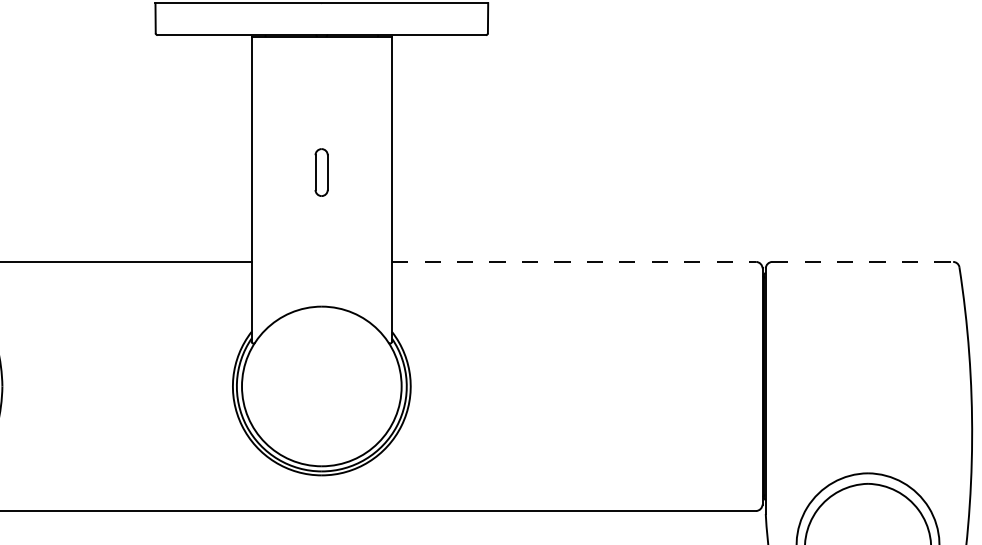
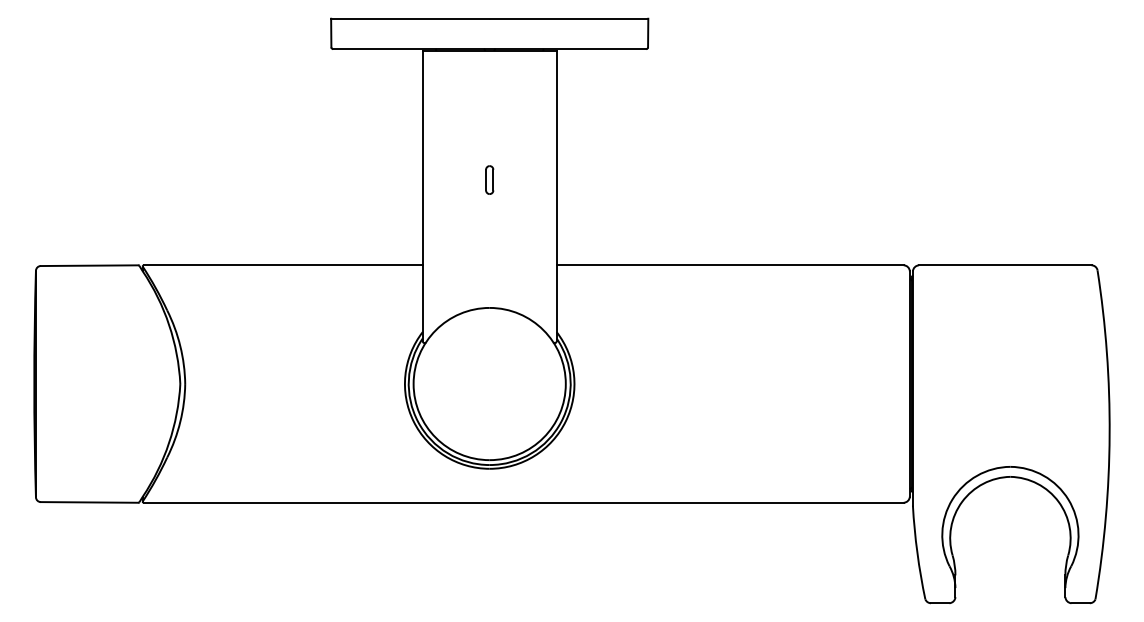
part: (321, 171) -> (489, 179), size x0.62
line: (574, 262) -> (730, 265), dashed -> solid
line: (862, 262) -> (1005, 265), dashed -> solid

